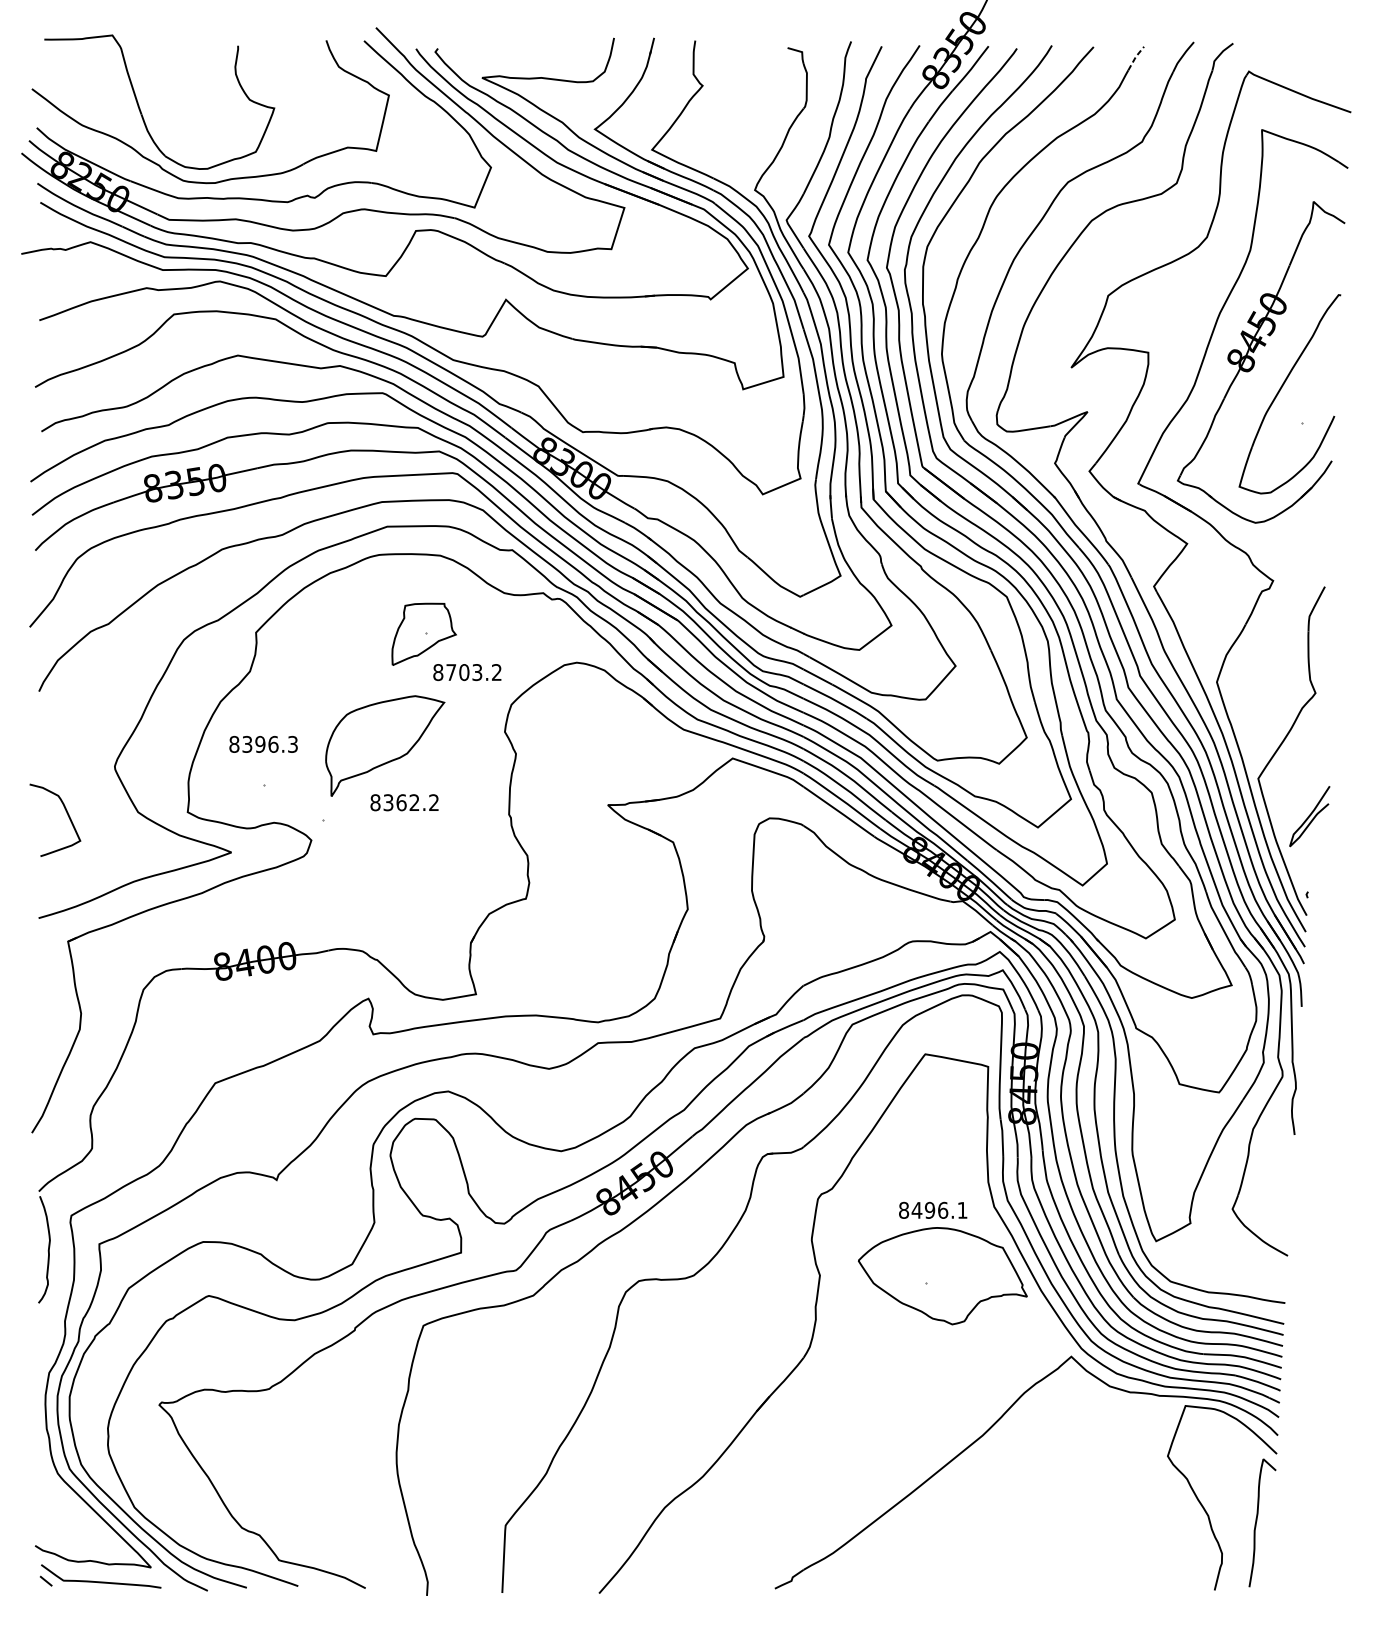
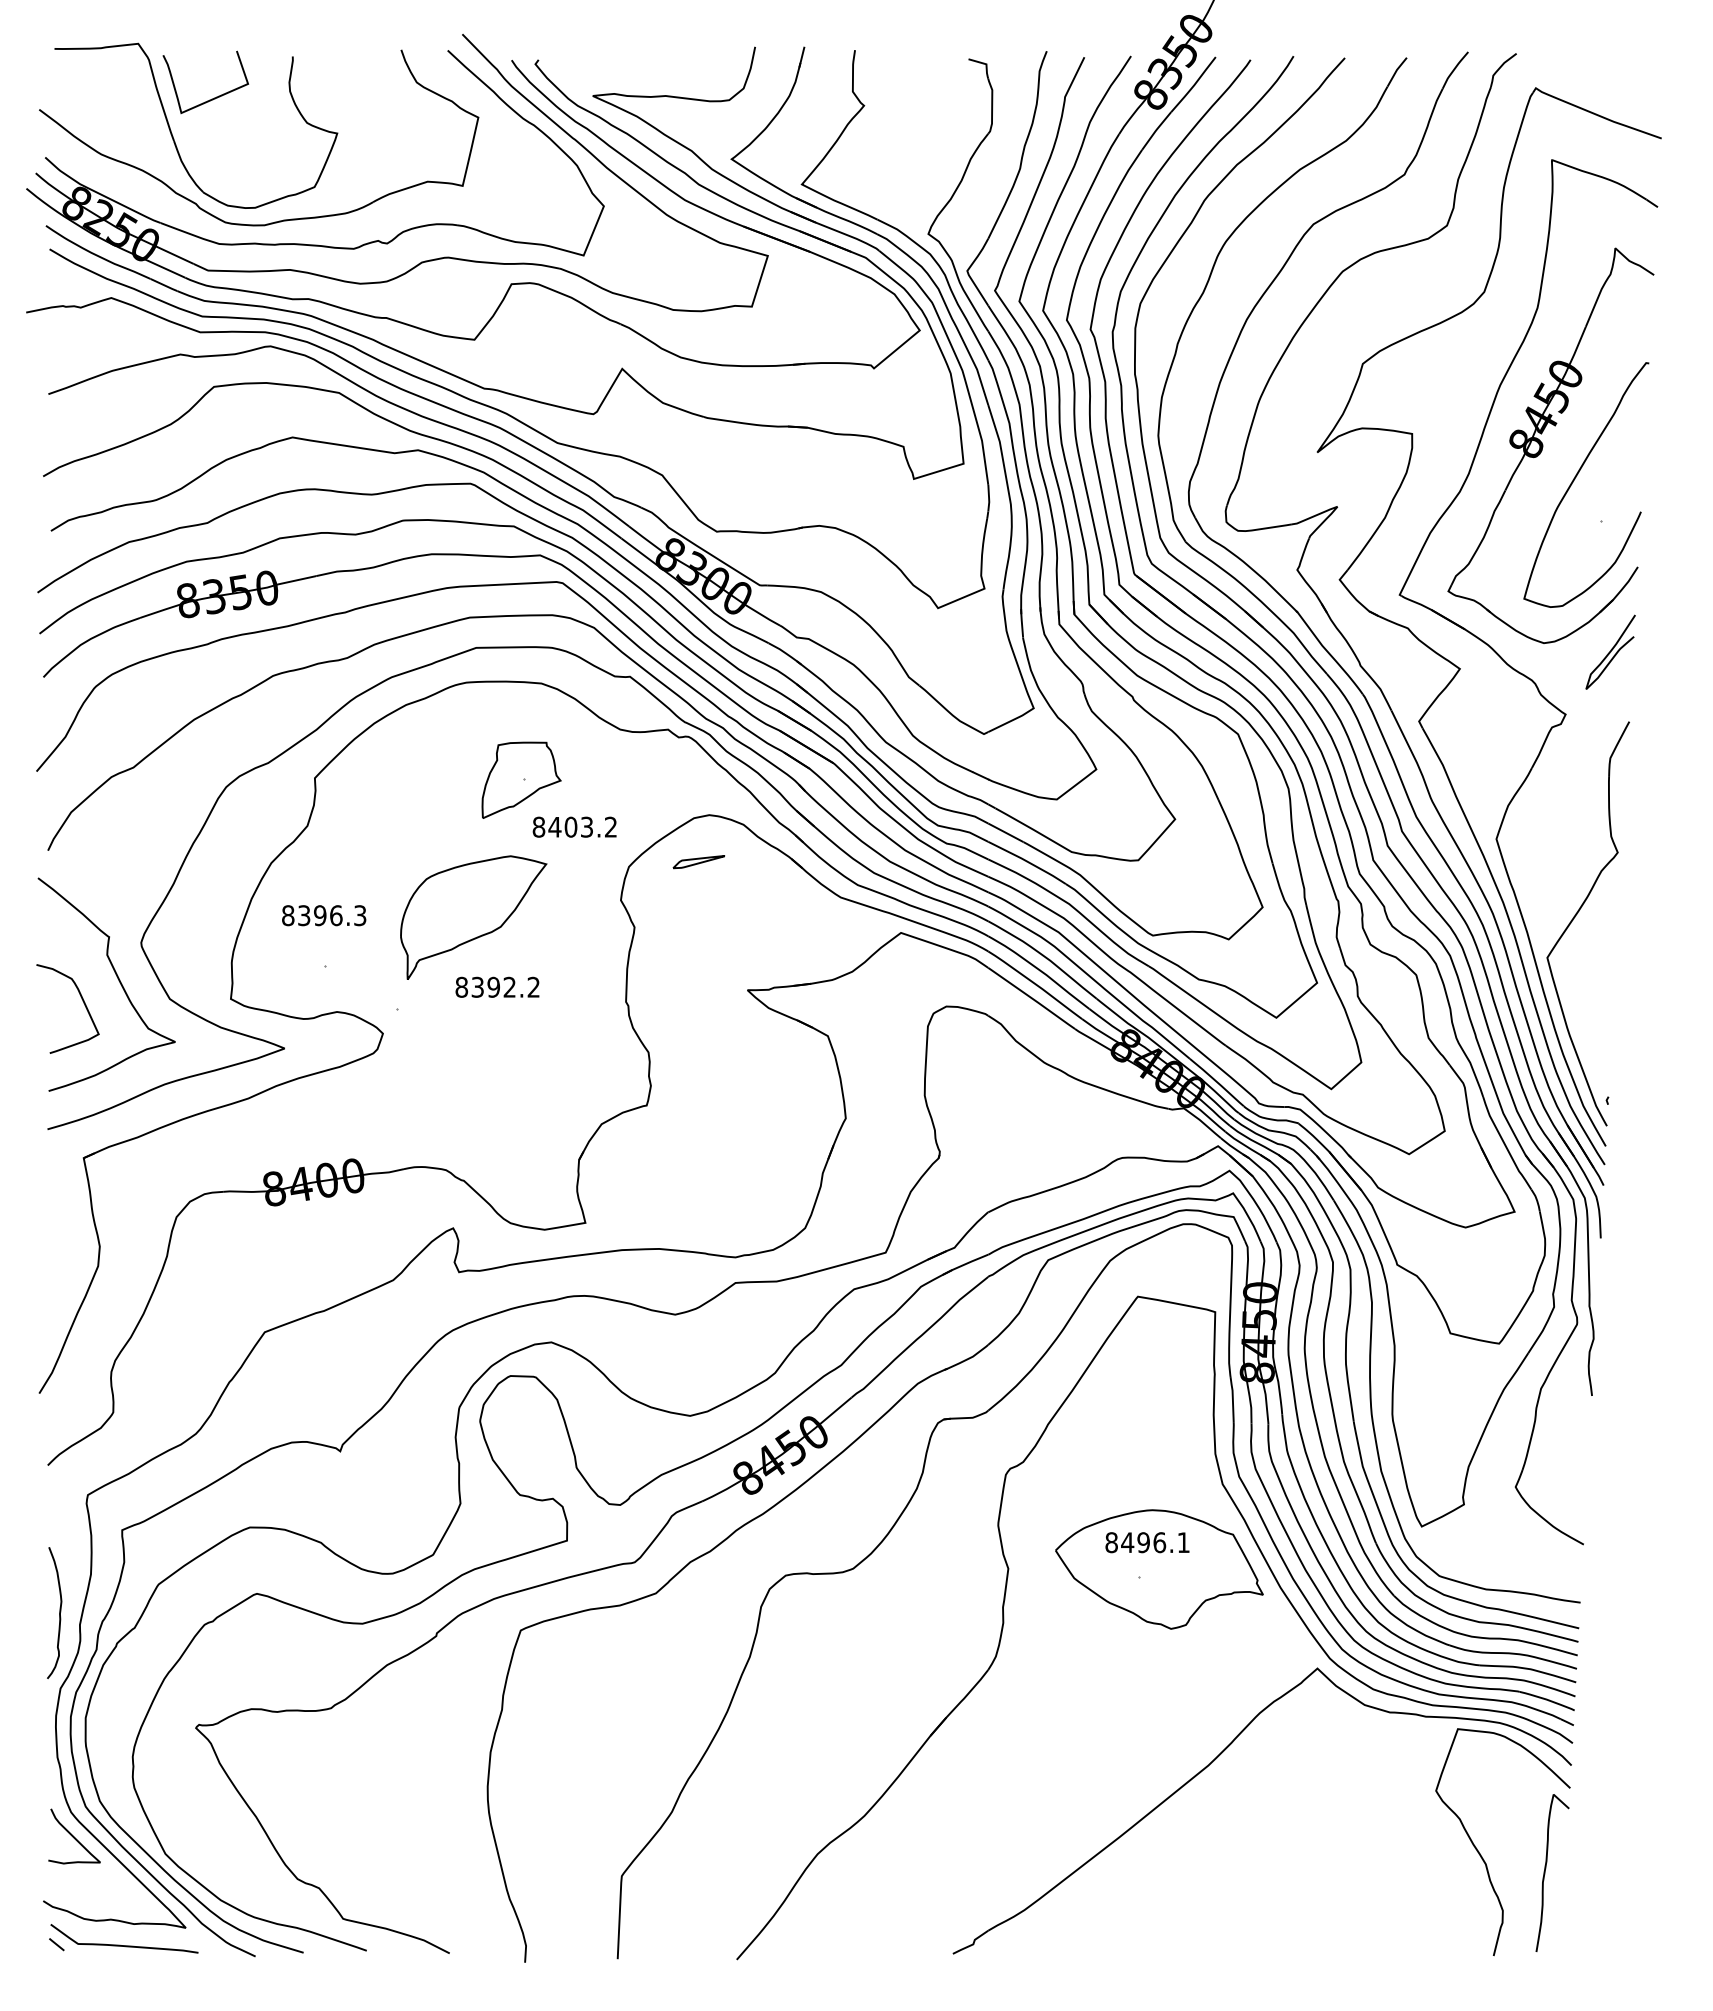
line: (1135, 57) -> (1396, 70), dashed -> solid
curve: (171, 79) -> (211, 98), added
text: (450, 672) -> (554, 827), 8703.2 -> 8403.2
part: (568, 701) -> (698, 862), added
curve: (96, 797) -> (118, 981), added
text: (401, 802) -> (493, 986), 8362.2 -> 8392.2
curve: (1309, 815) -> (1610, 651), moved
text: (933, 1210) -> (1147, 1542), moved
curve: (48, 1250) -> (59, 1613), moved
curve: (60, 1493) -> (74, 1836), added

